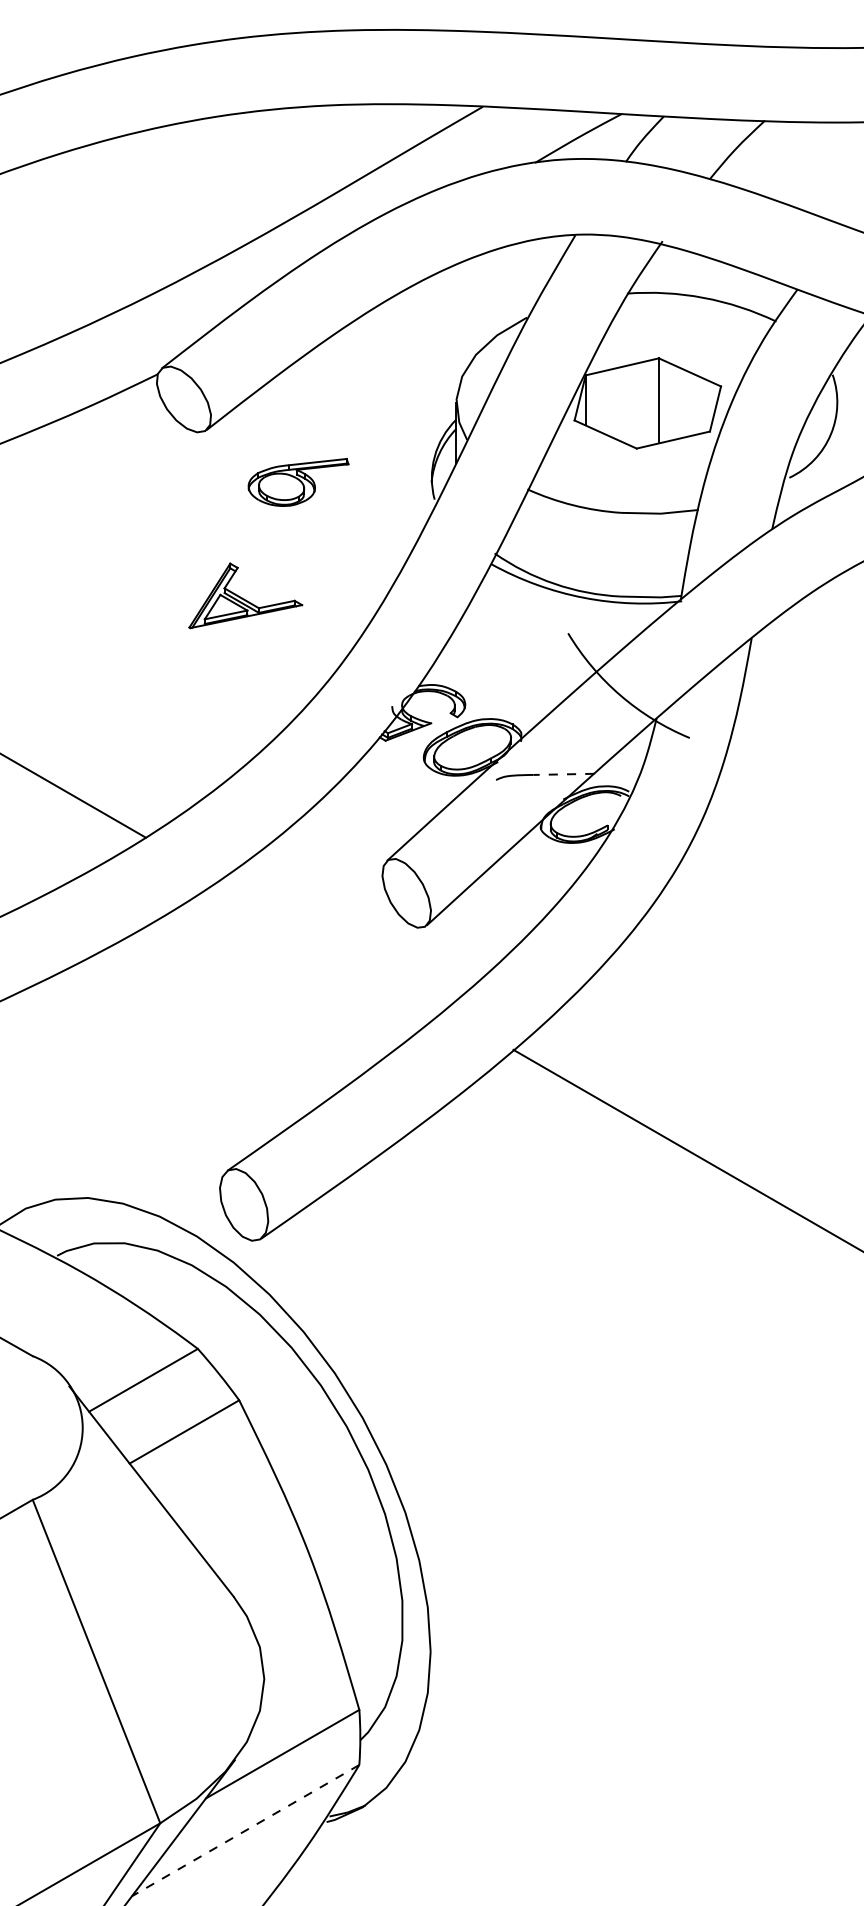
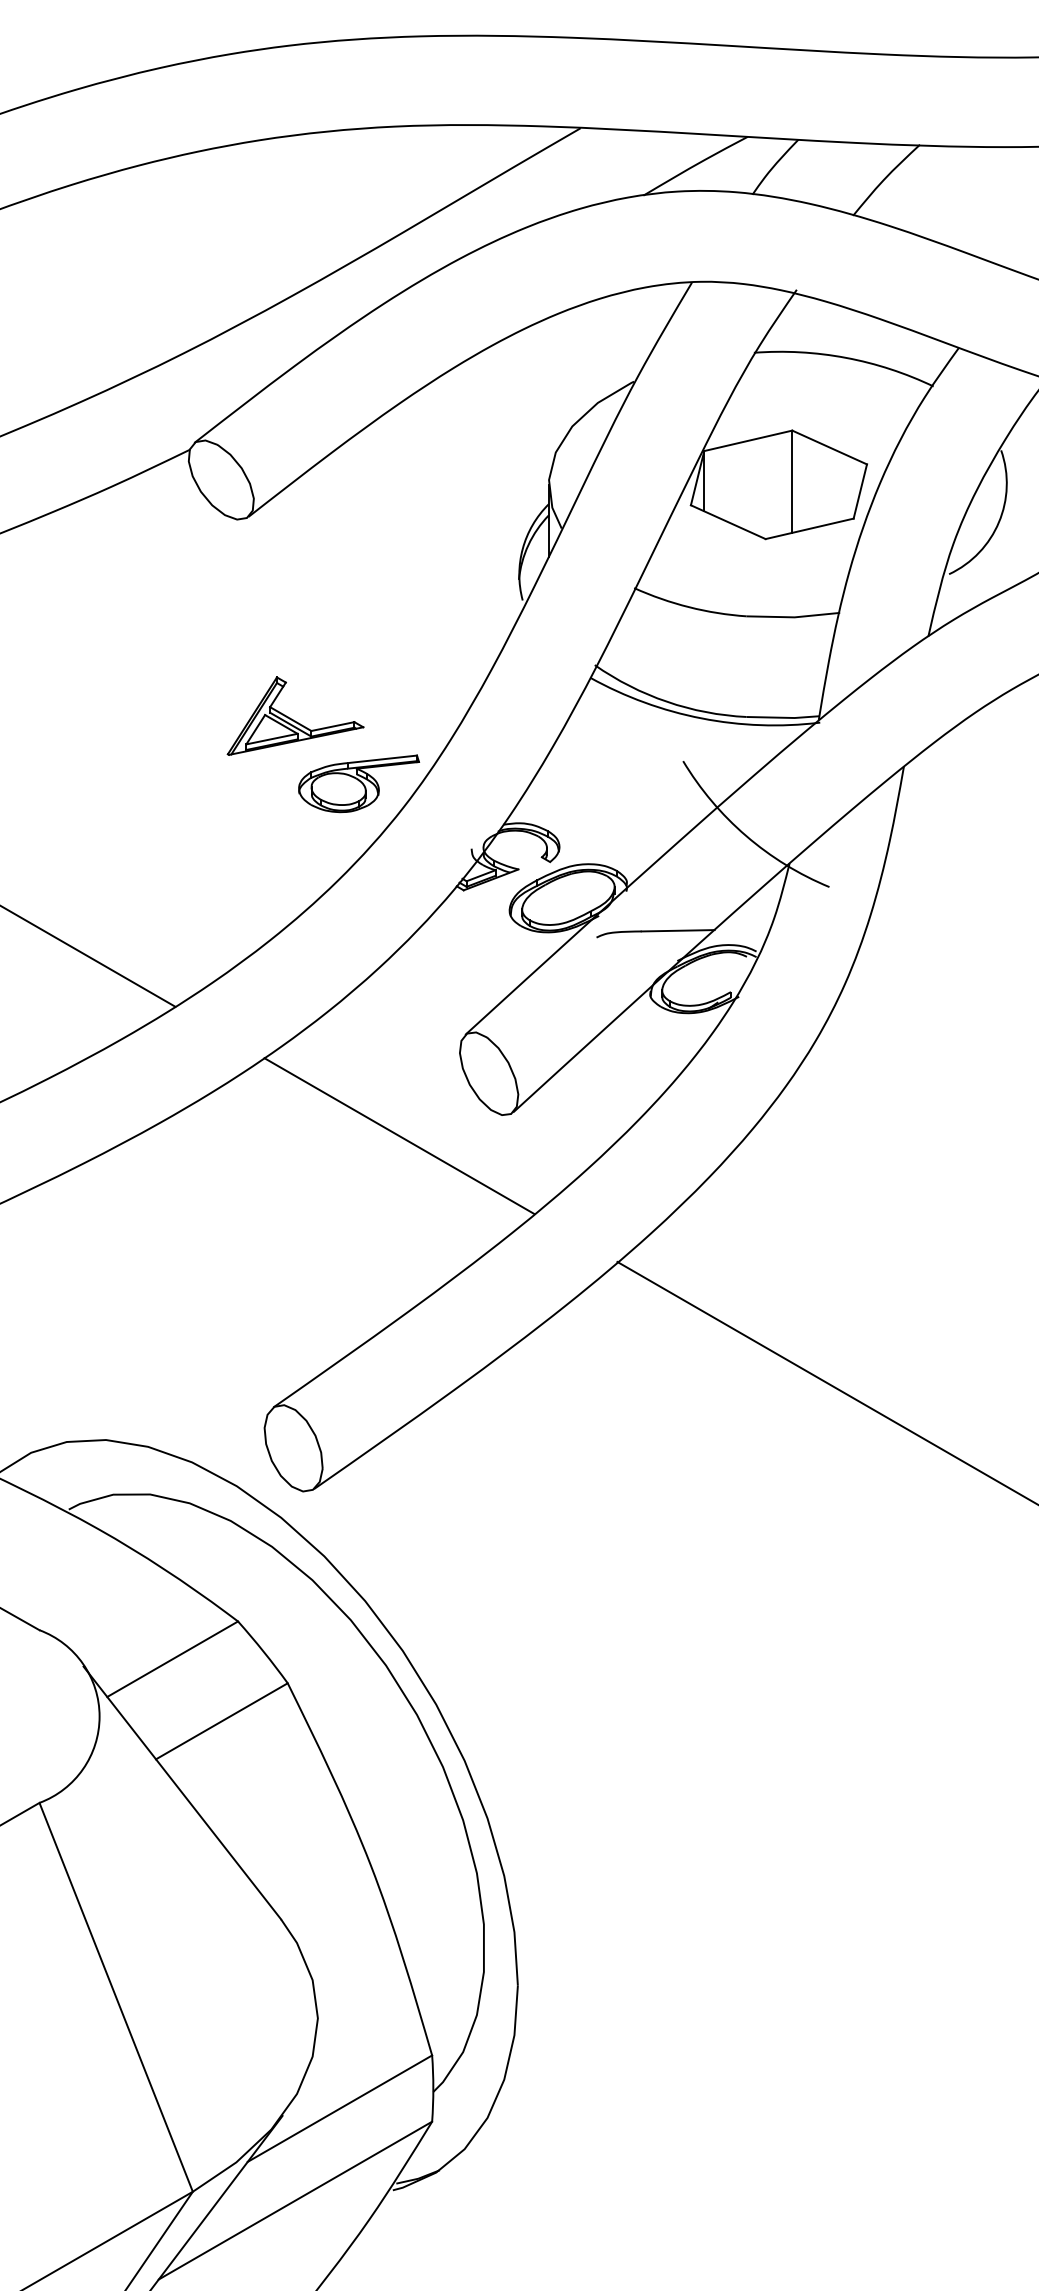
part: (298, 482) -> (359, 783), moved
line: (563, 774) -> (677, 930), dashed -> solid
line: (332, 945) -> (399, 1136), added
line: (245, 1830) -> (295, 2200), dashed -> solid

